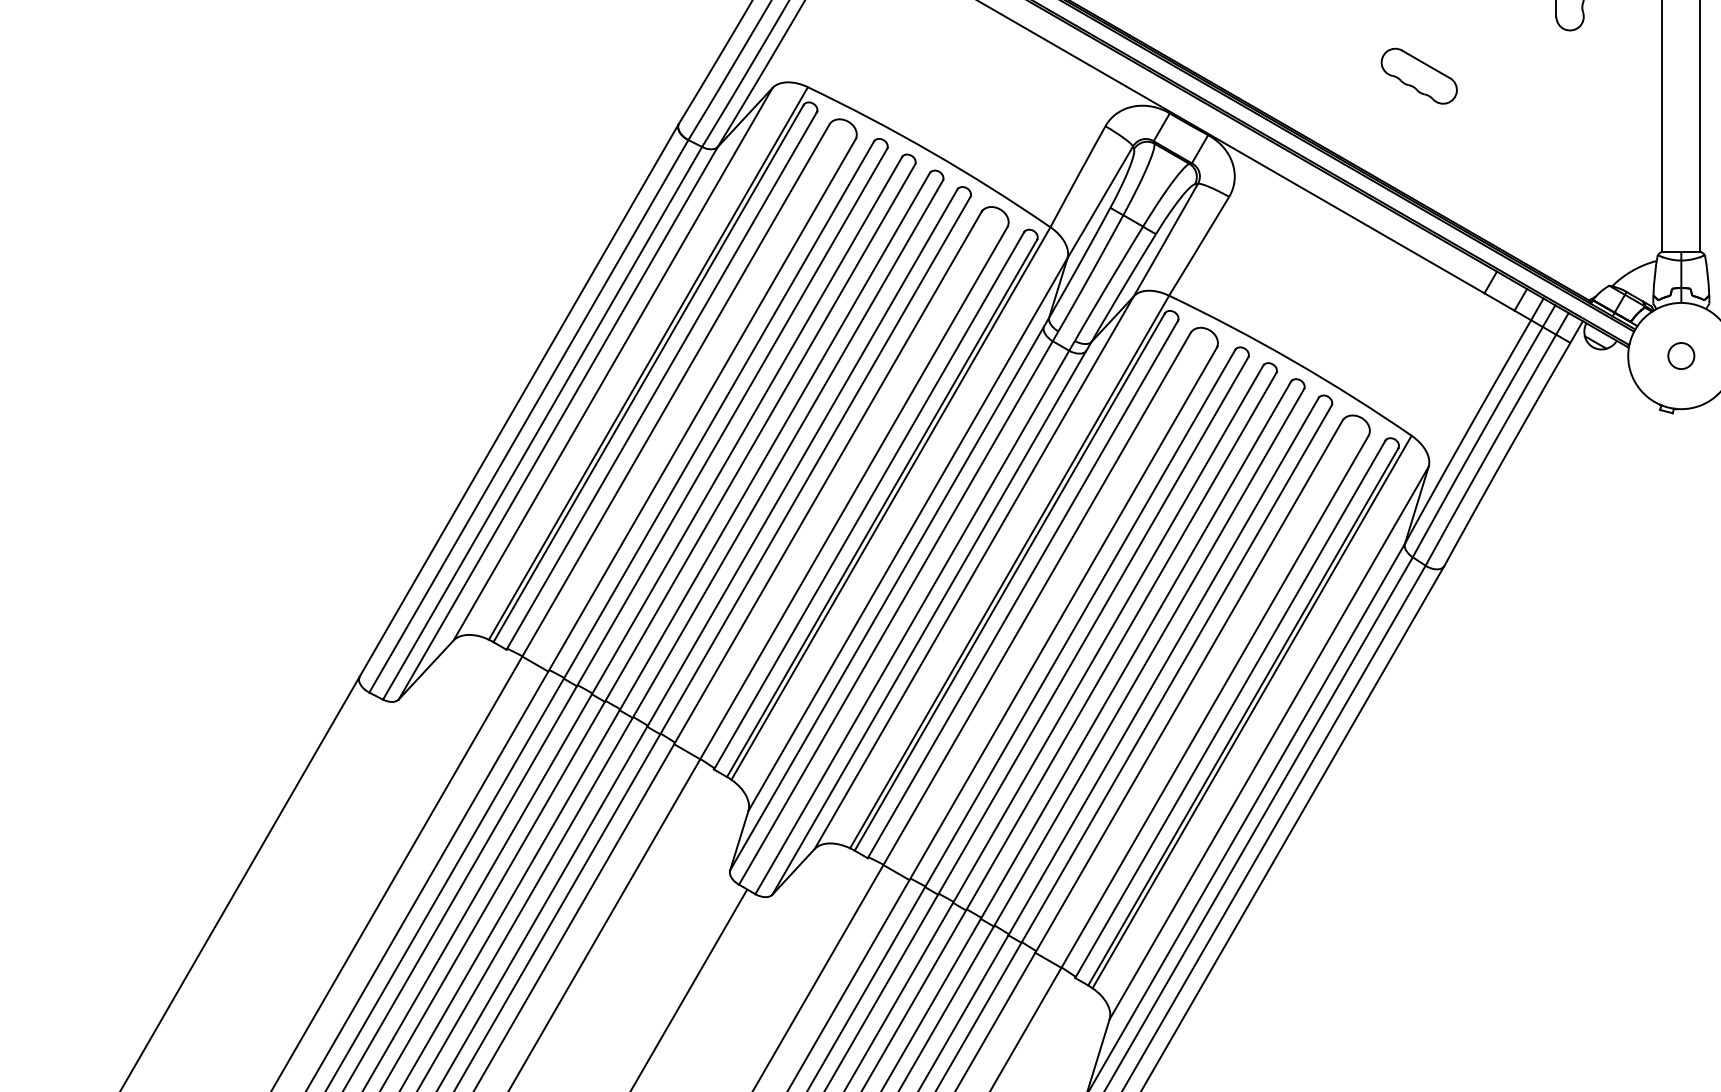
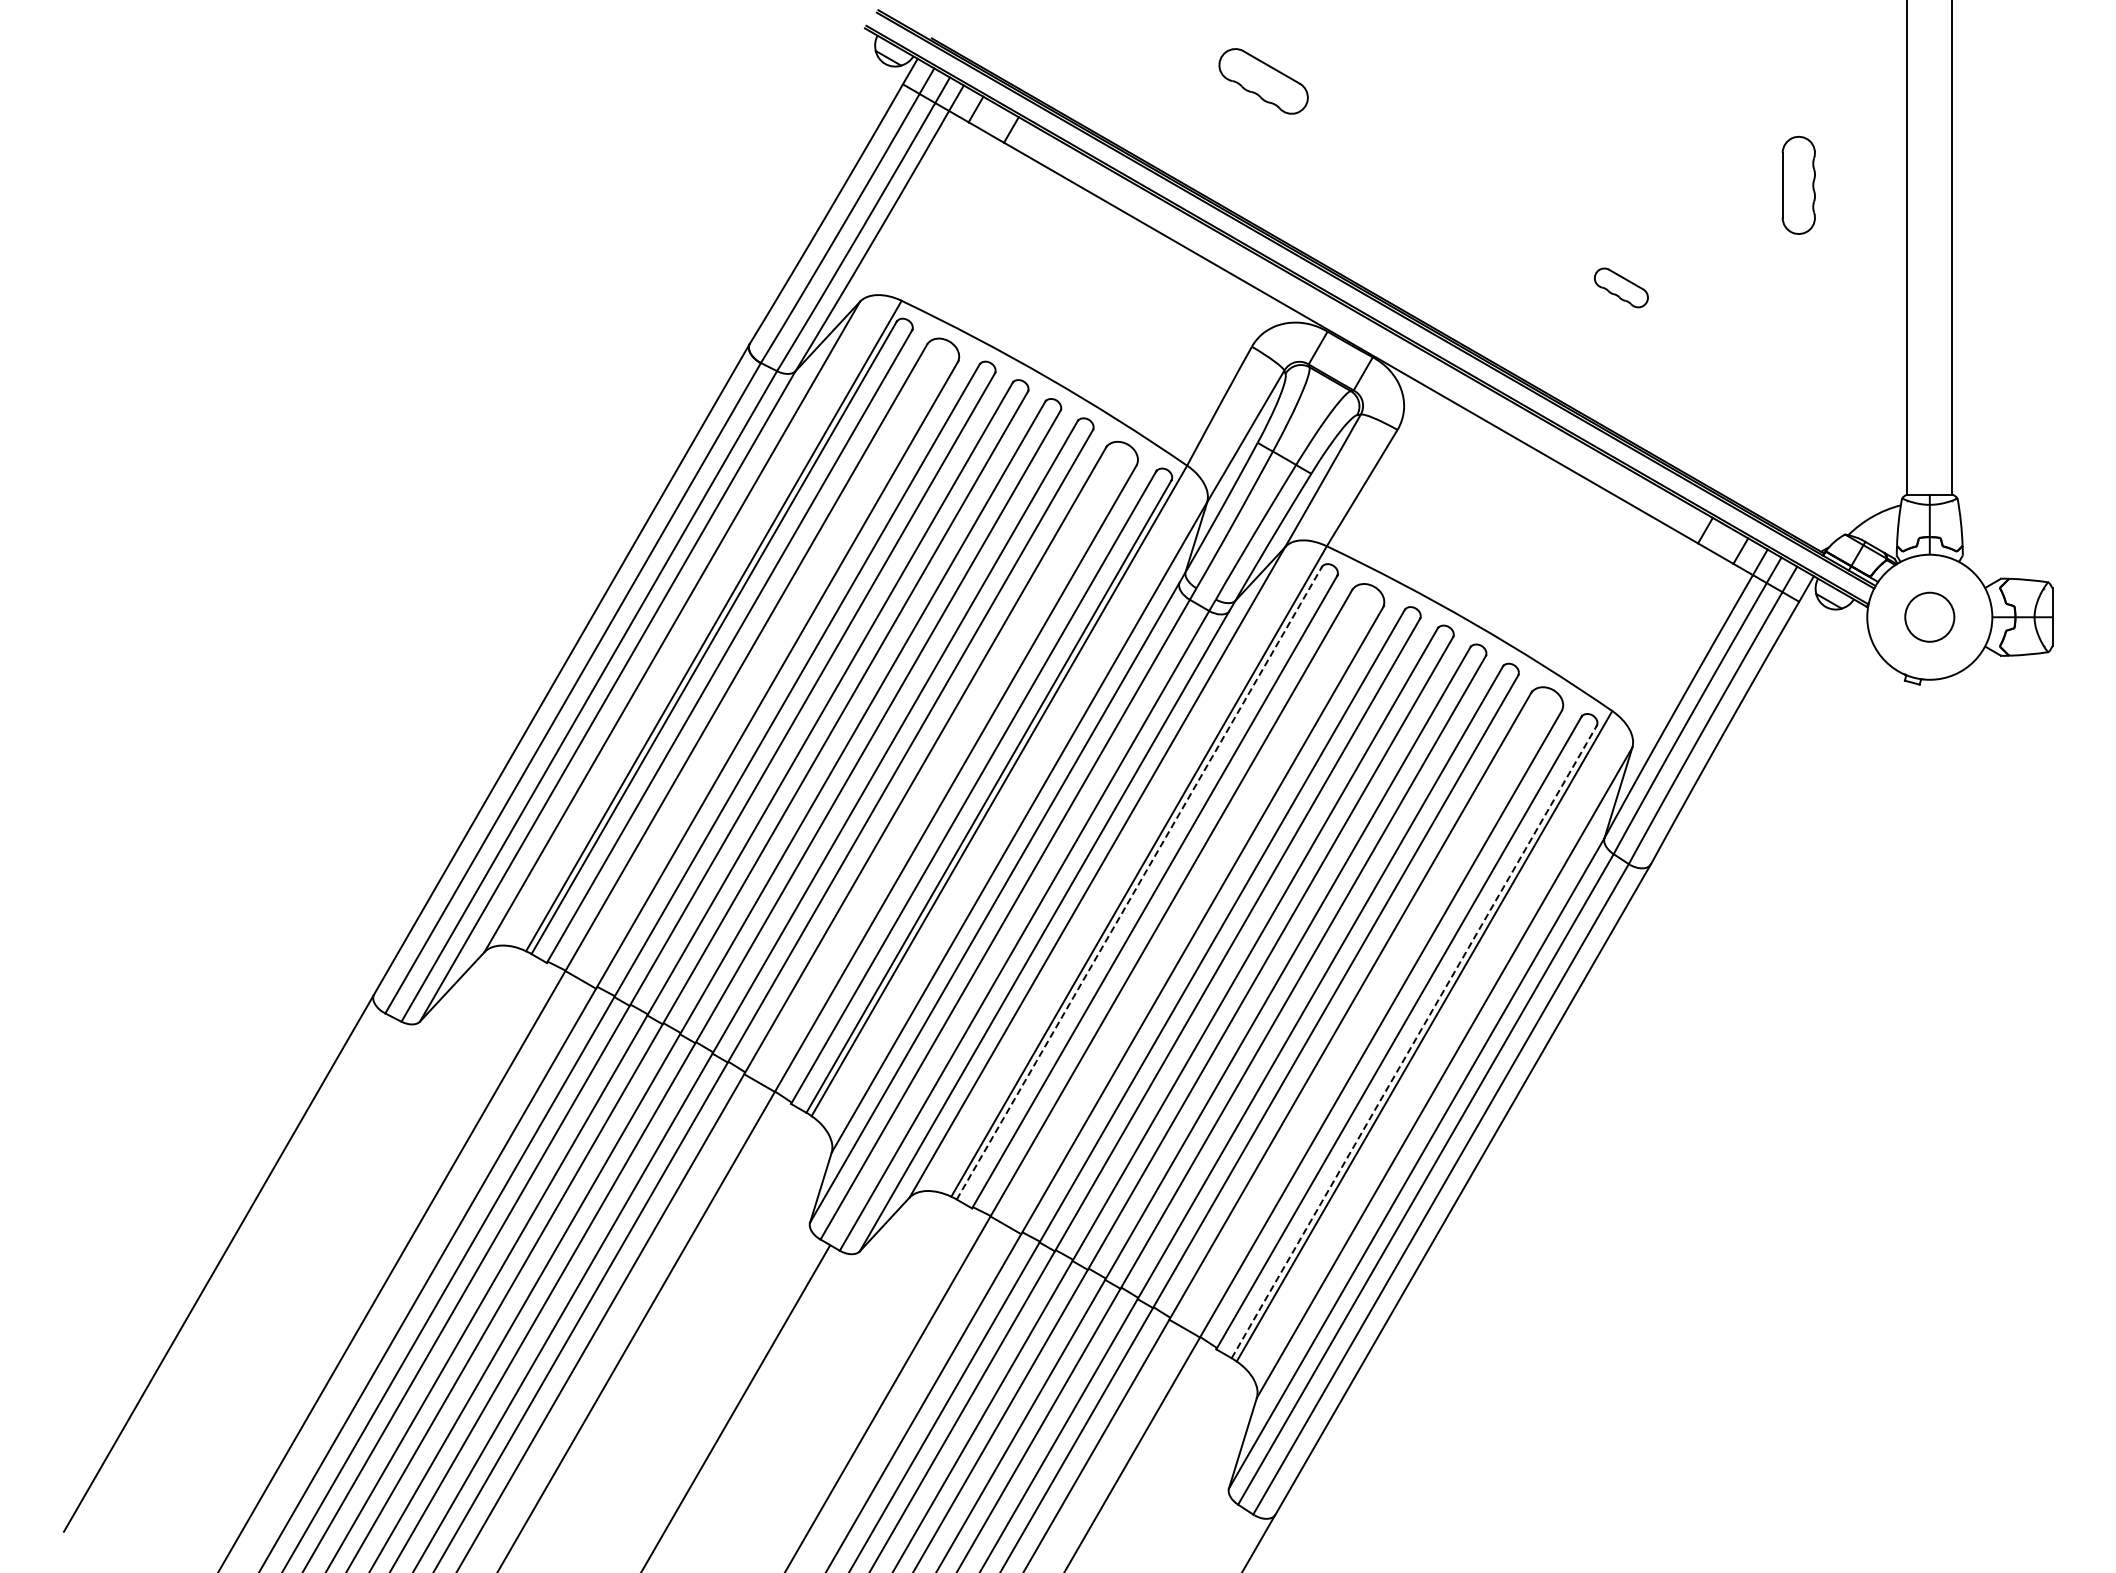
part: (1419, 75) -> (1621, 287), size x0.6
circle: (1681, 355) -> (1929, 616), size x1.6
line: (1009, 581) -> (1139, 882), solid -> dashed
line: (1243, 716) -> (1414, 1041), solid -> dashed

